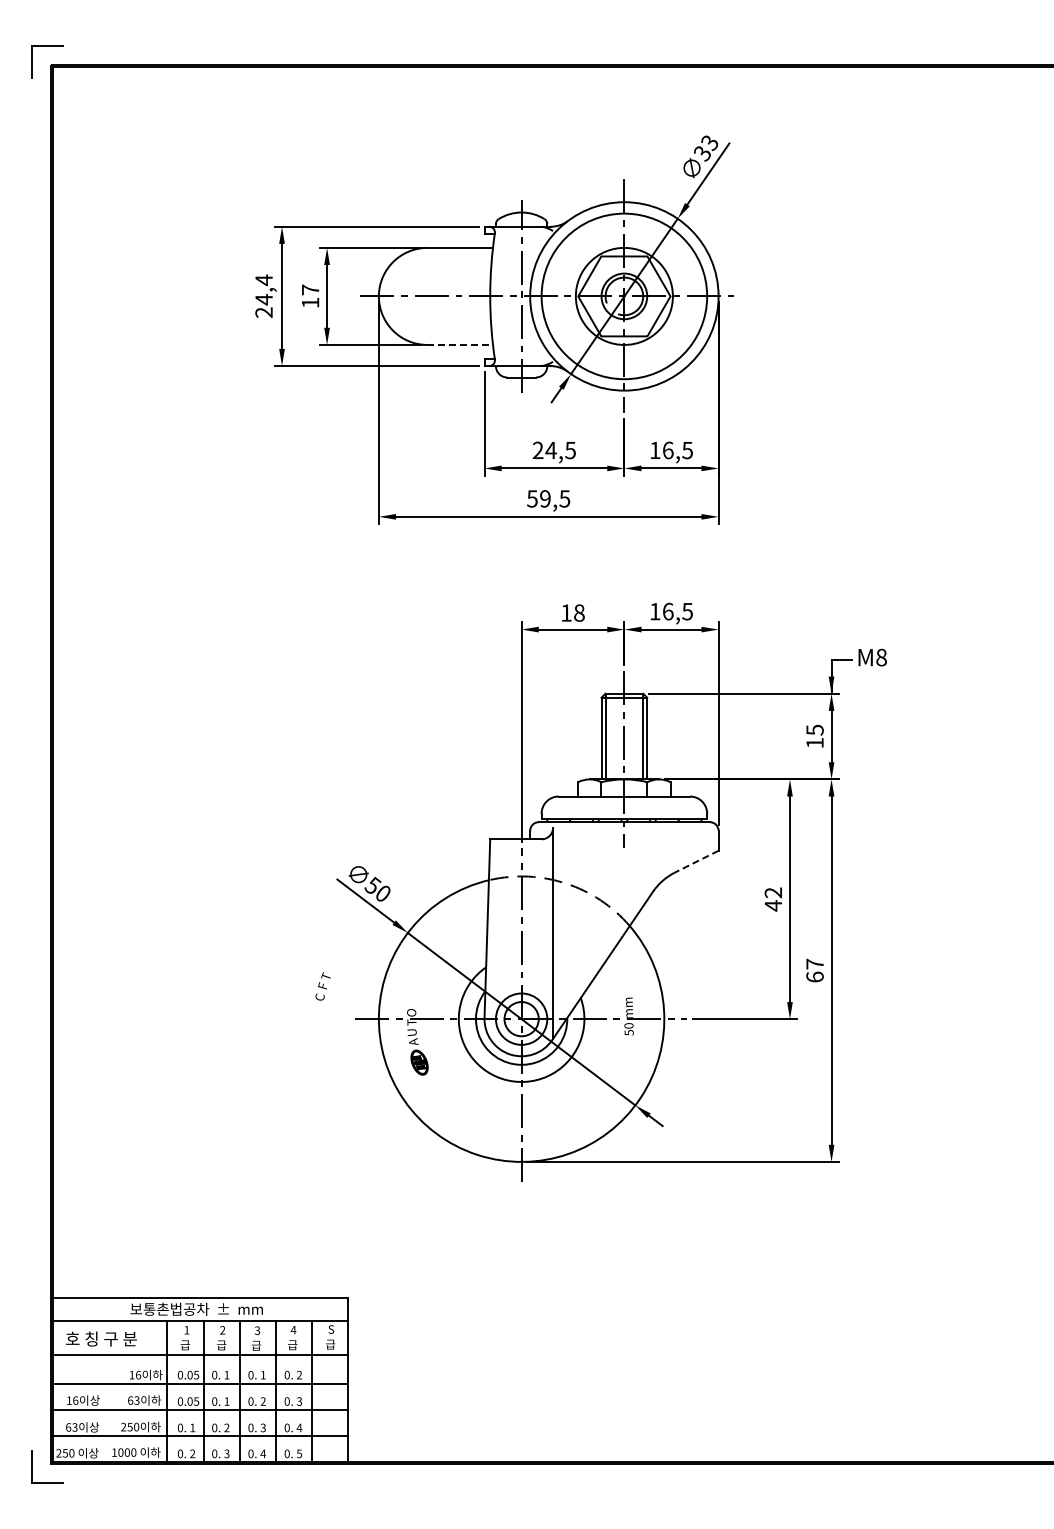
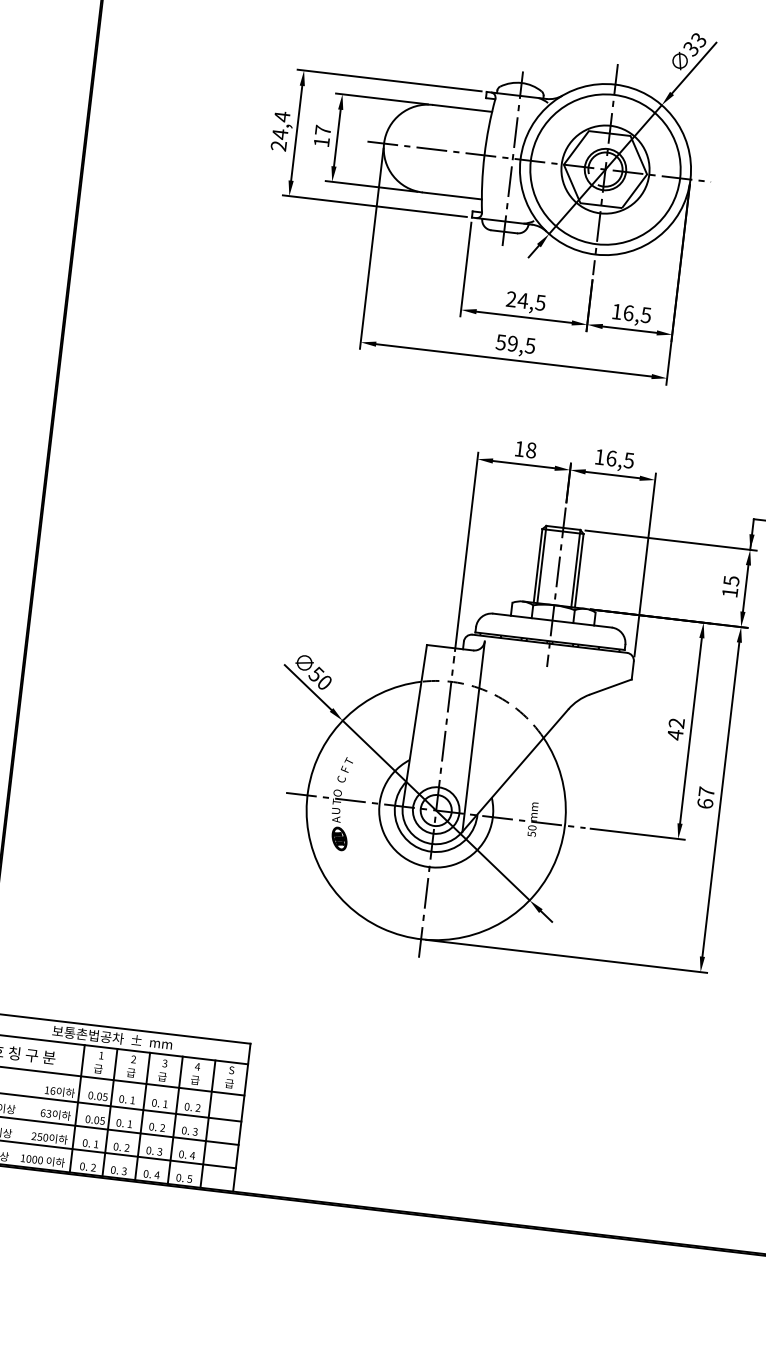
line: (460, 344) -> (452, 195), dashed -> solid
line: (696, 861) -> (610, 686), dashed -> solid
text: (322, 986) -> (344, 769), moved

